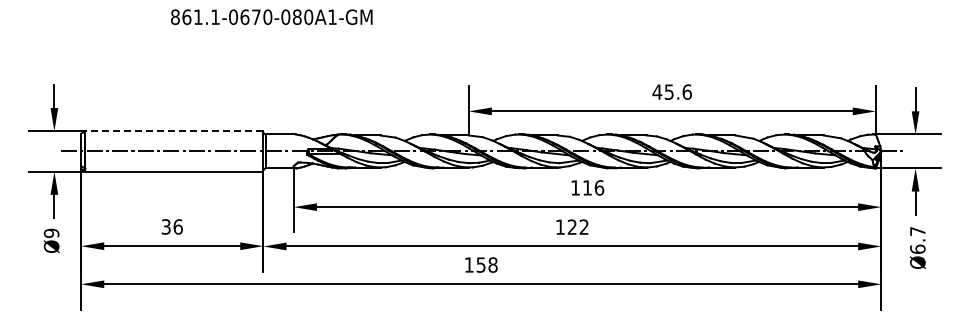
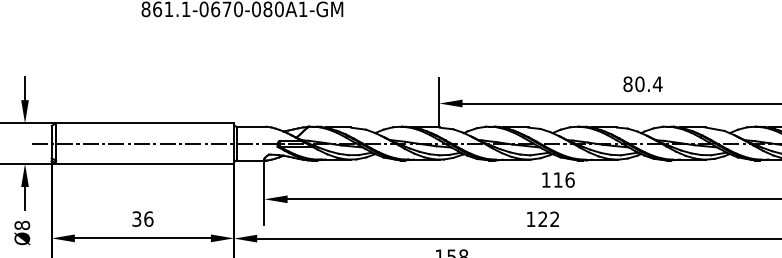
text: (672, 91) -> (643, 83), 45.6 -> 80.4
line: (174, 131) -> (145, 123), dashed -> solid
text: (51, 233) -> (22, 225), Ø9 -> Ø8

